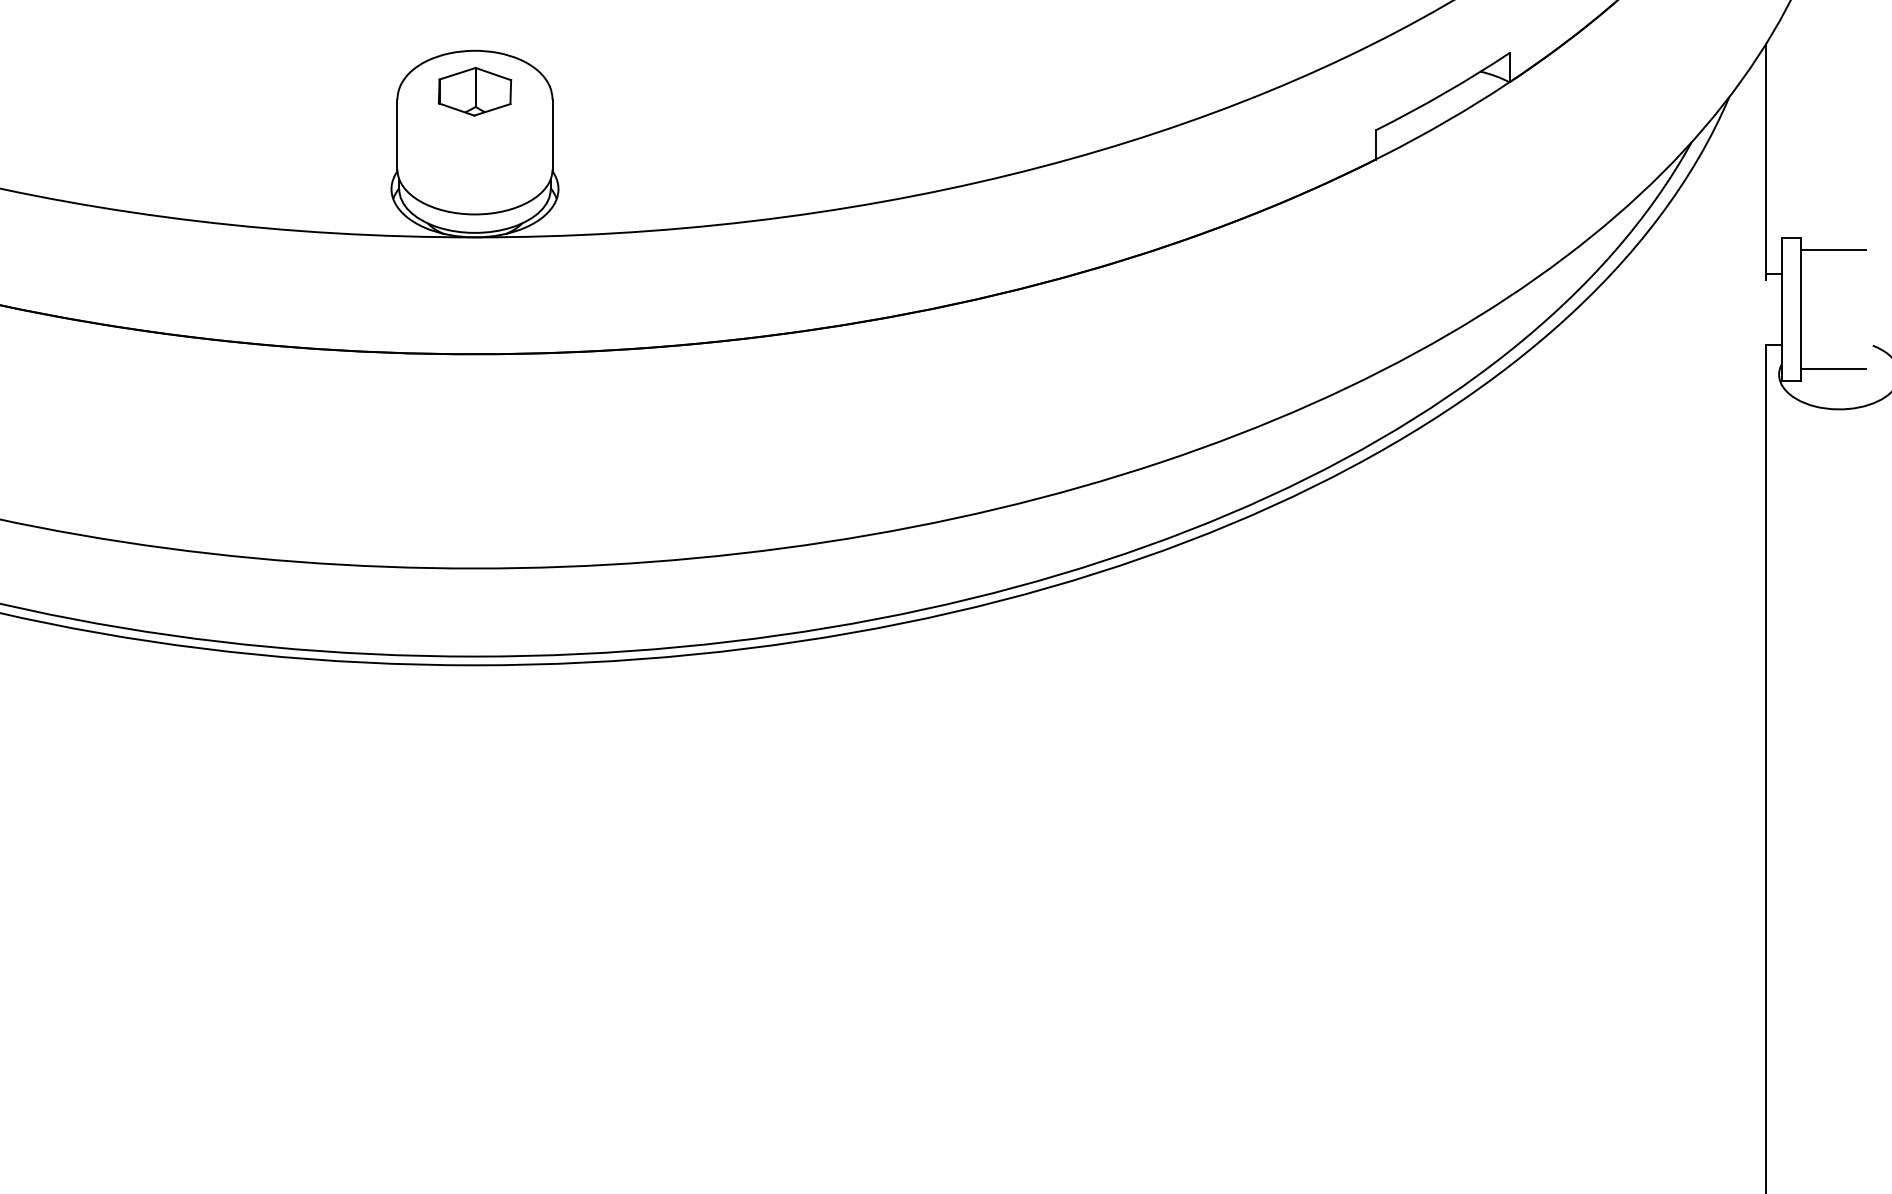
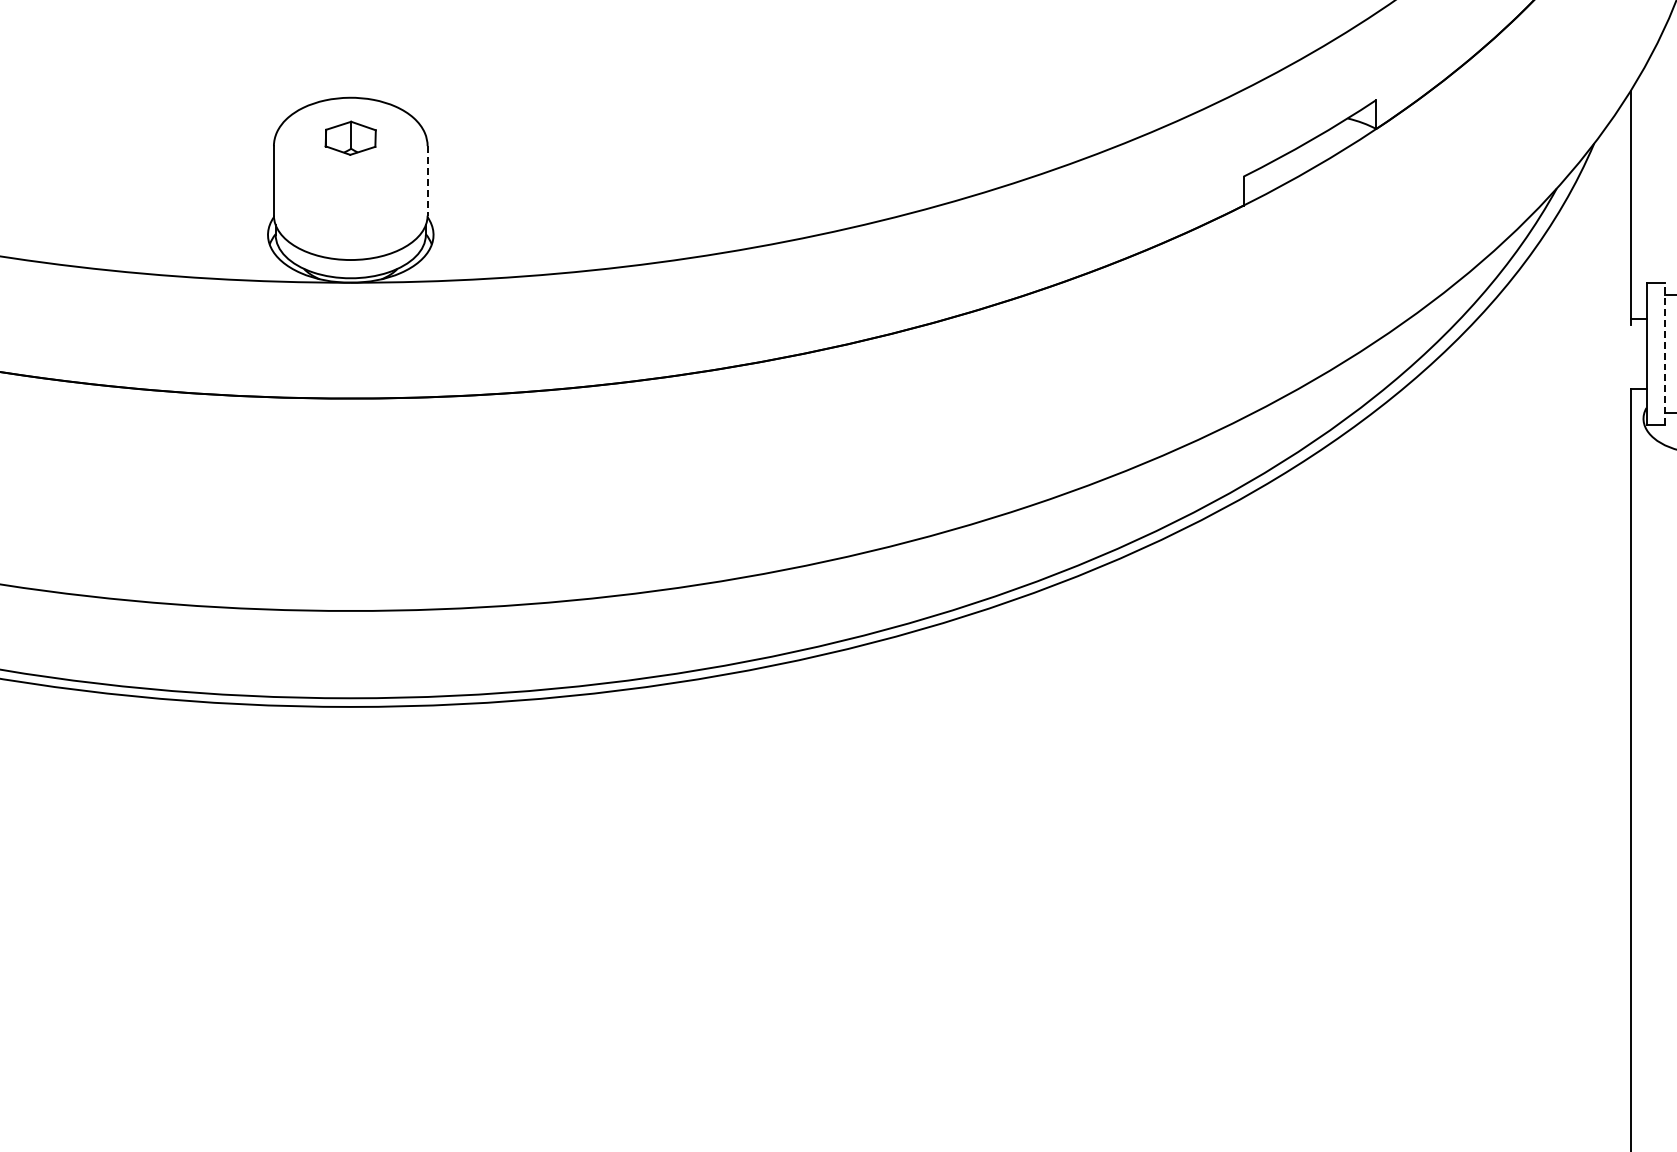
part: (474, 91) -> (350, 138), size x0.7
line: (552, 135) -> (427, 181), solid -> dashed
line: (1801, 309) -> (1665, 354), solid -> dashed

